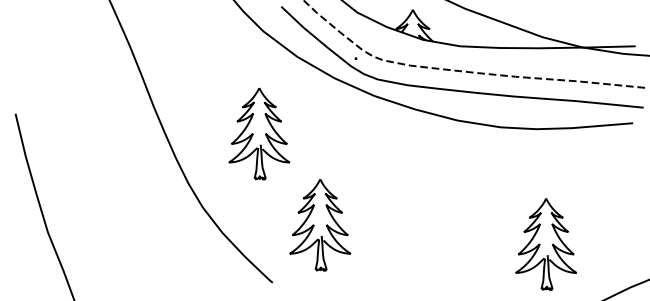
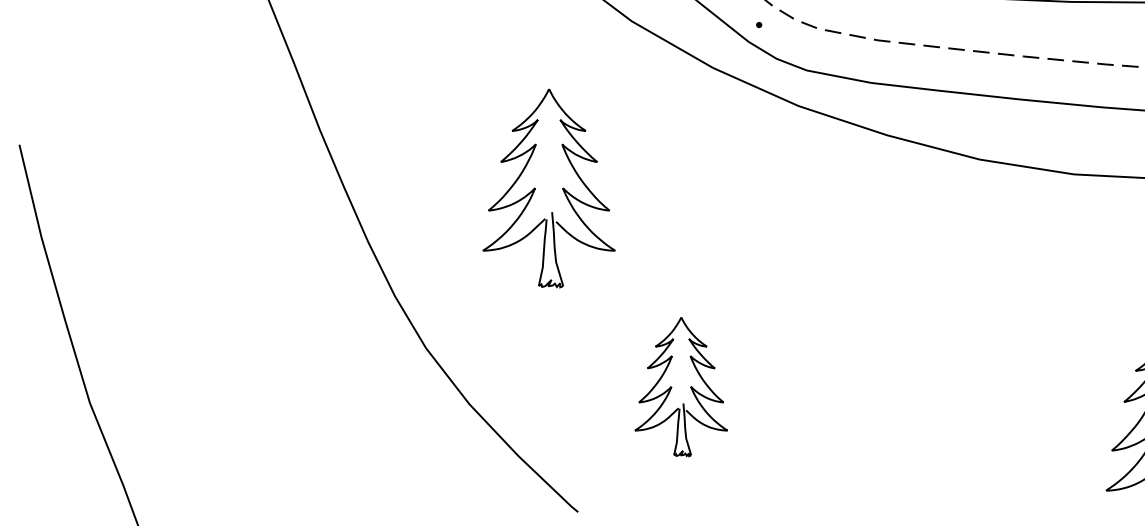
part: (319, 225) -> (679, 387), size x0.7

